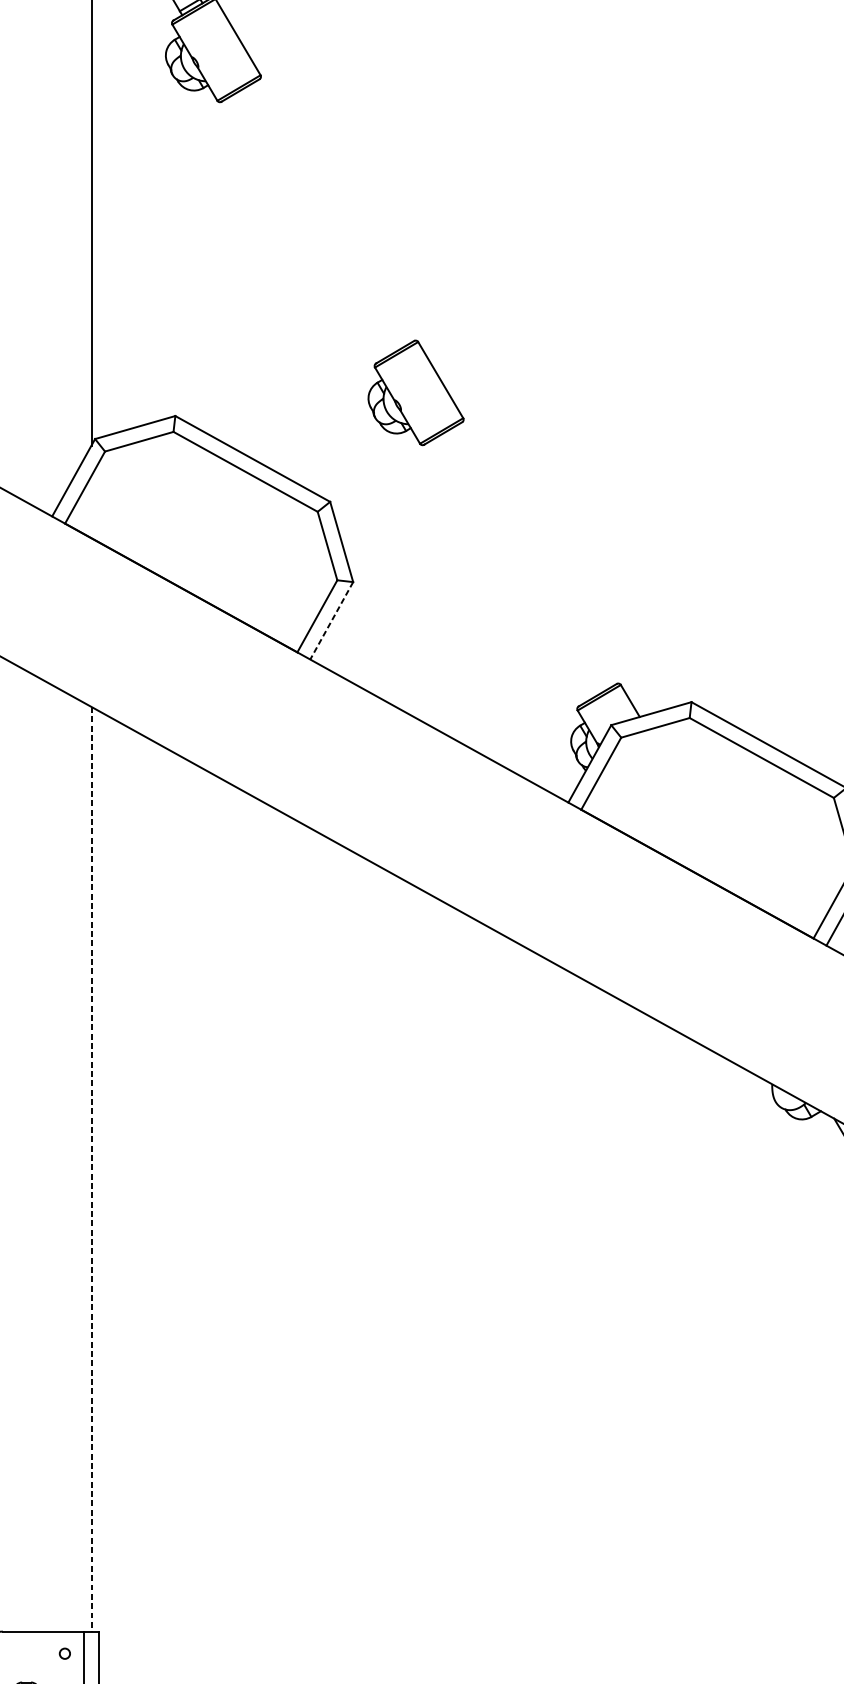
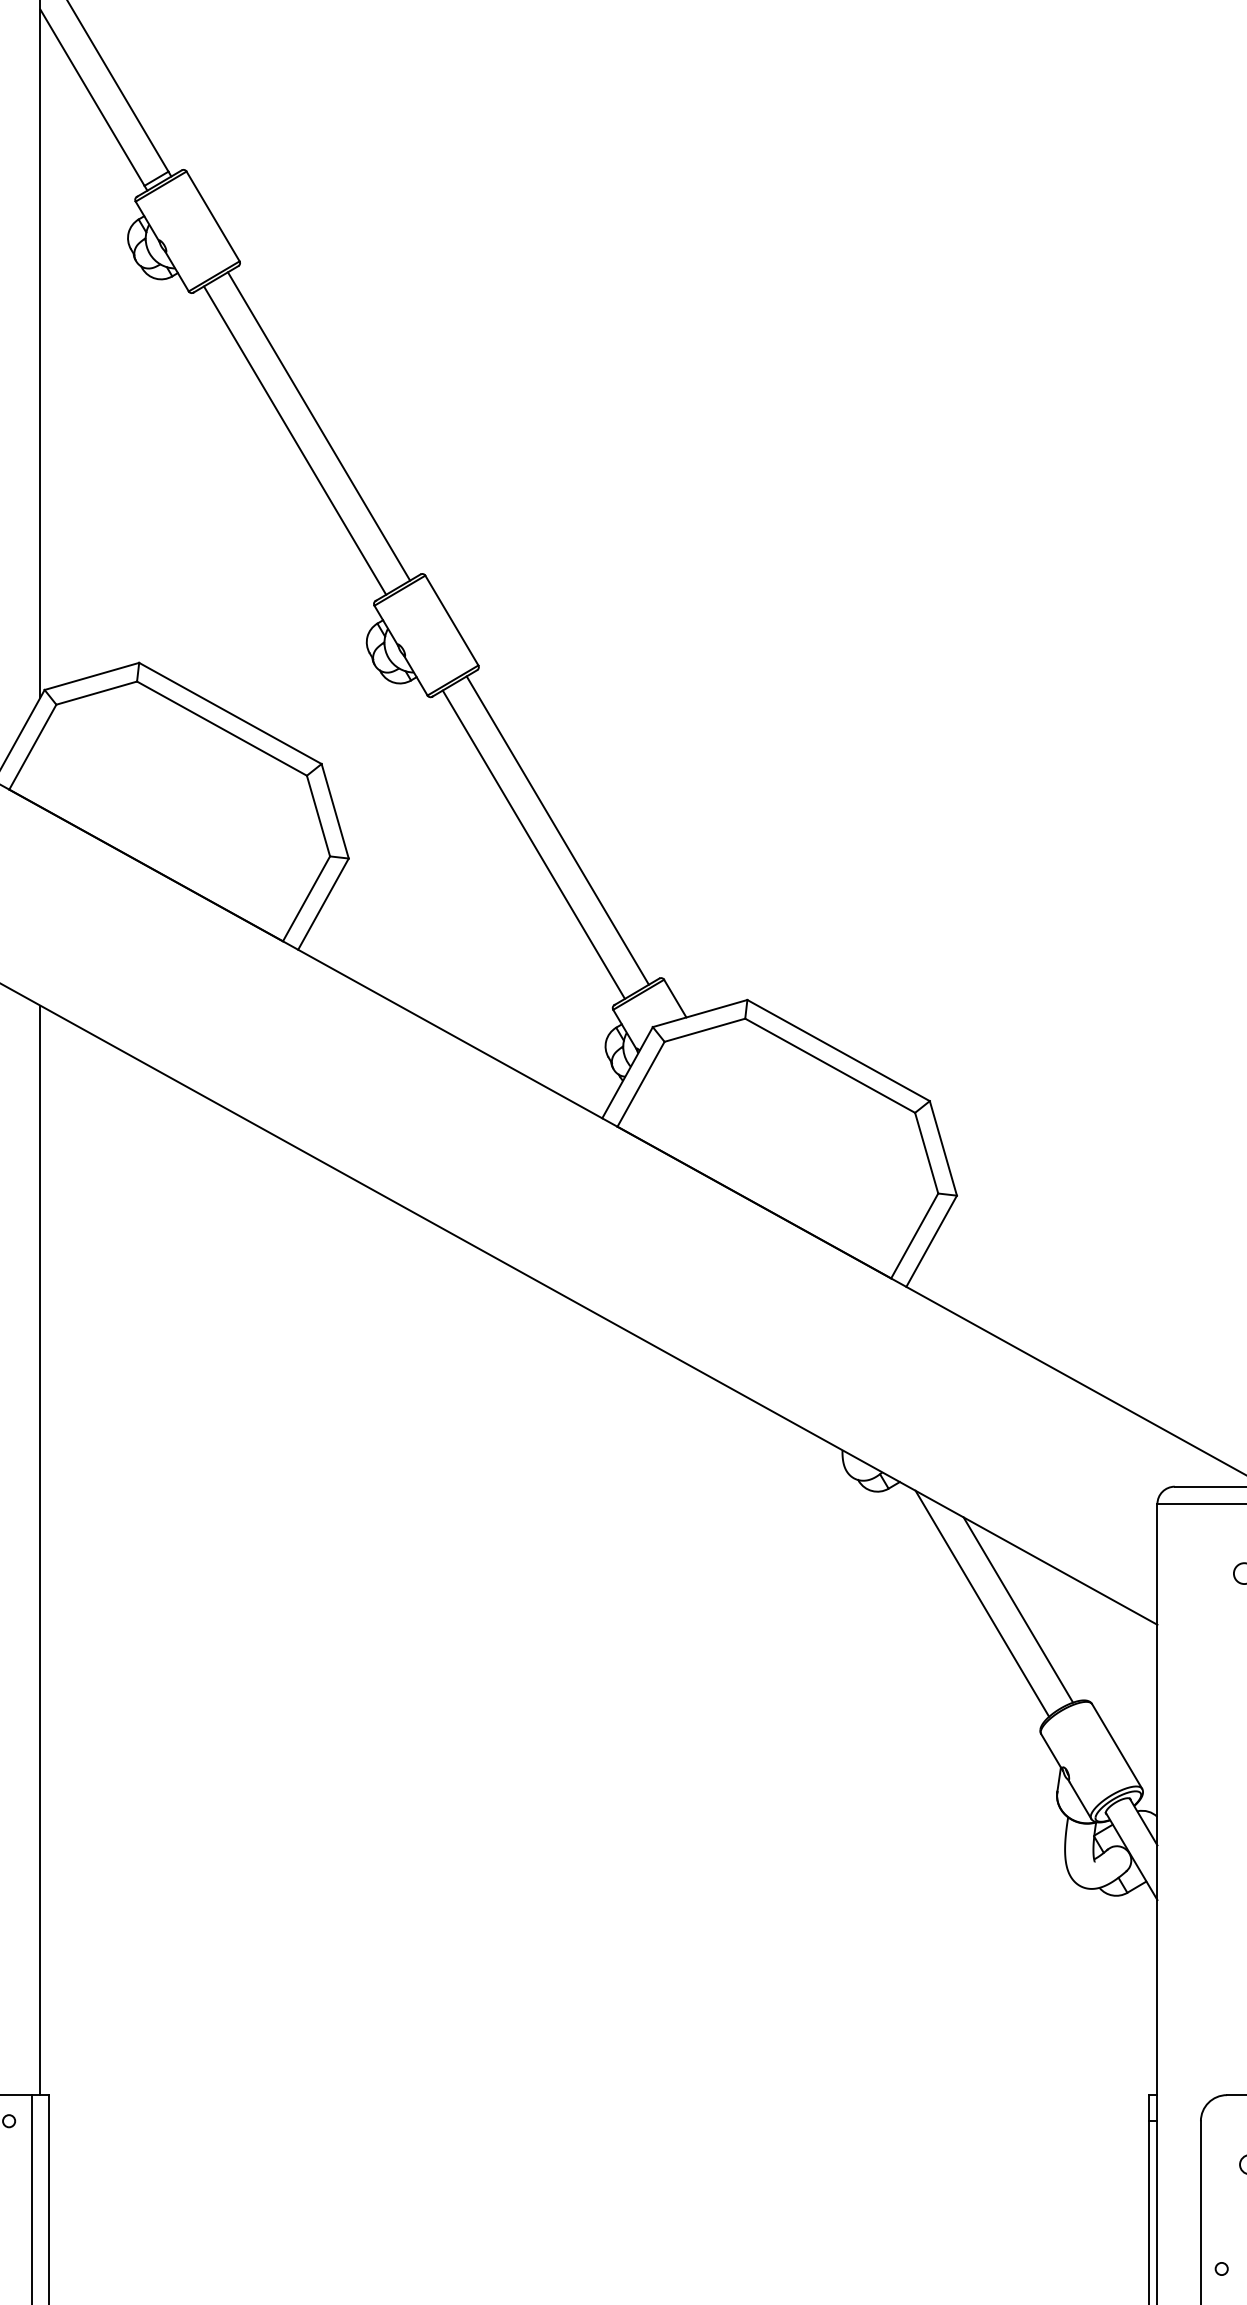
line: (327, 215) -> (318, 426), added
line: (308, 227) -> (295, 440), added
line: (530, 558) -> (557, 830), added
line: (509, 570) -> (533, 844), added
line: (331, 621) -> (323, 904), dashed -> solid
line: (91, 1169) -> (40, 1550), dashed -> solid

